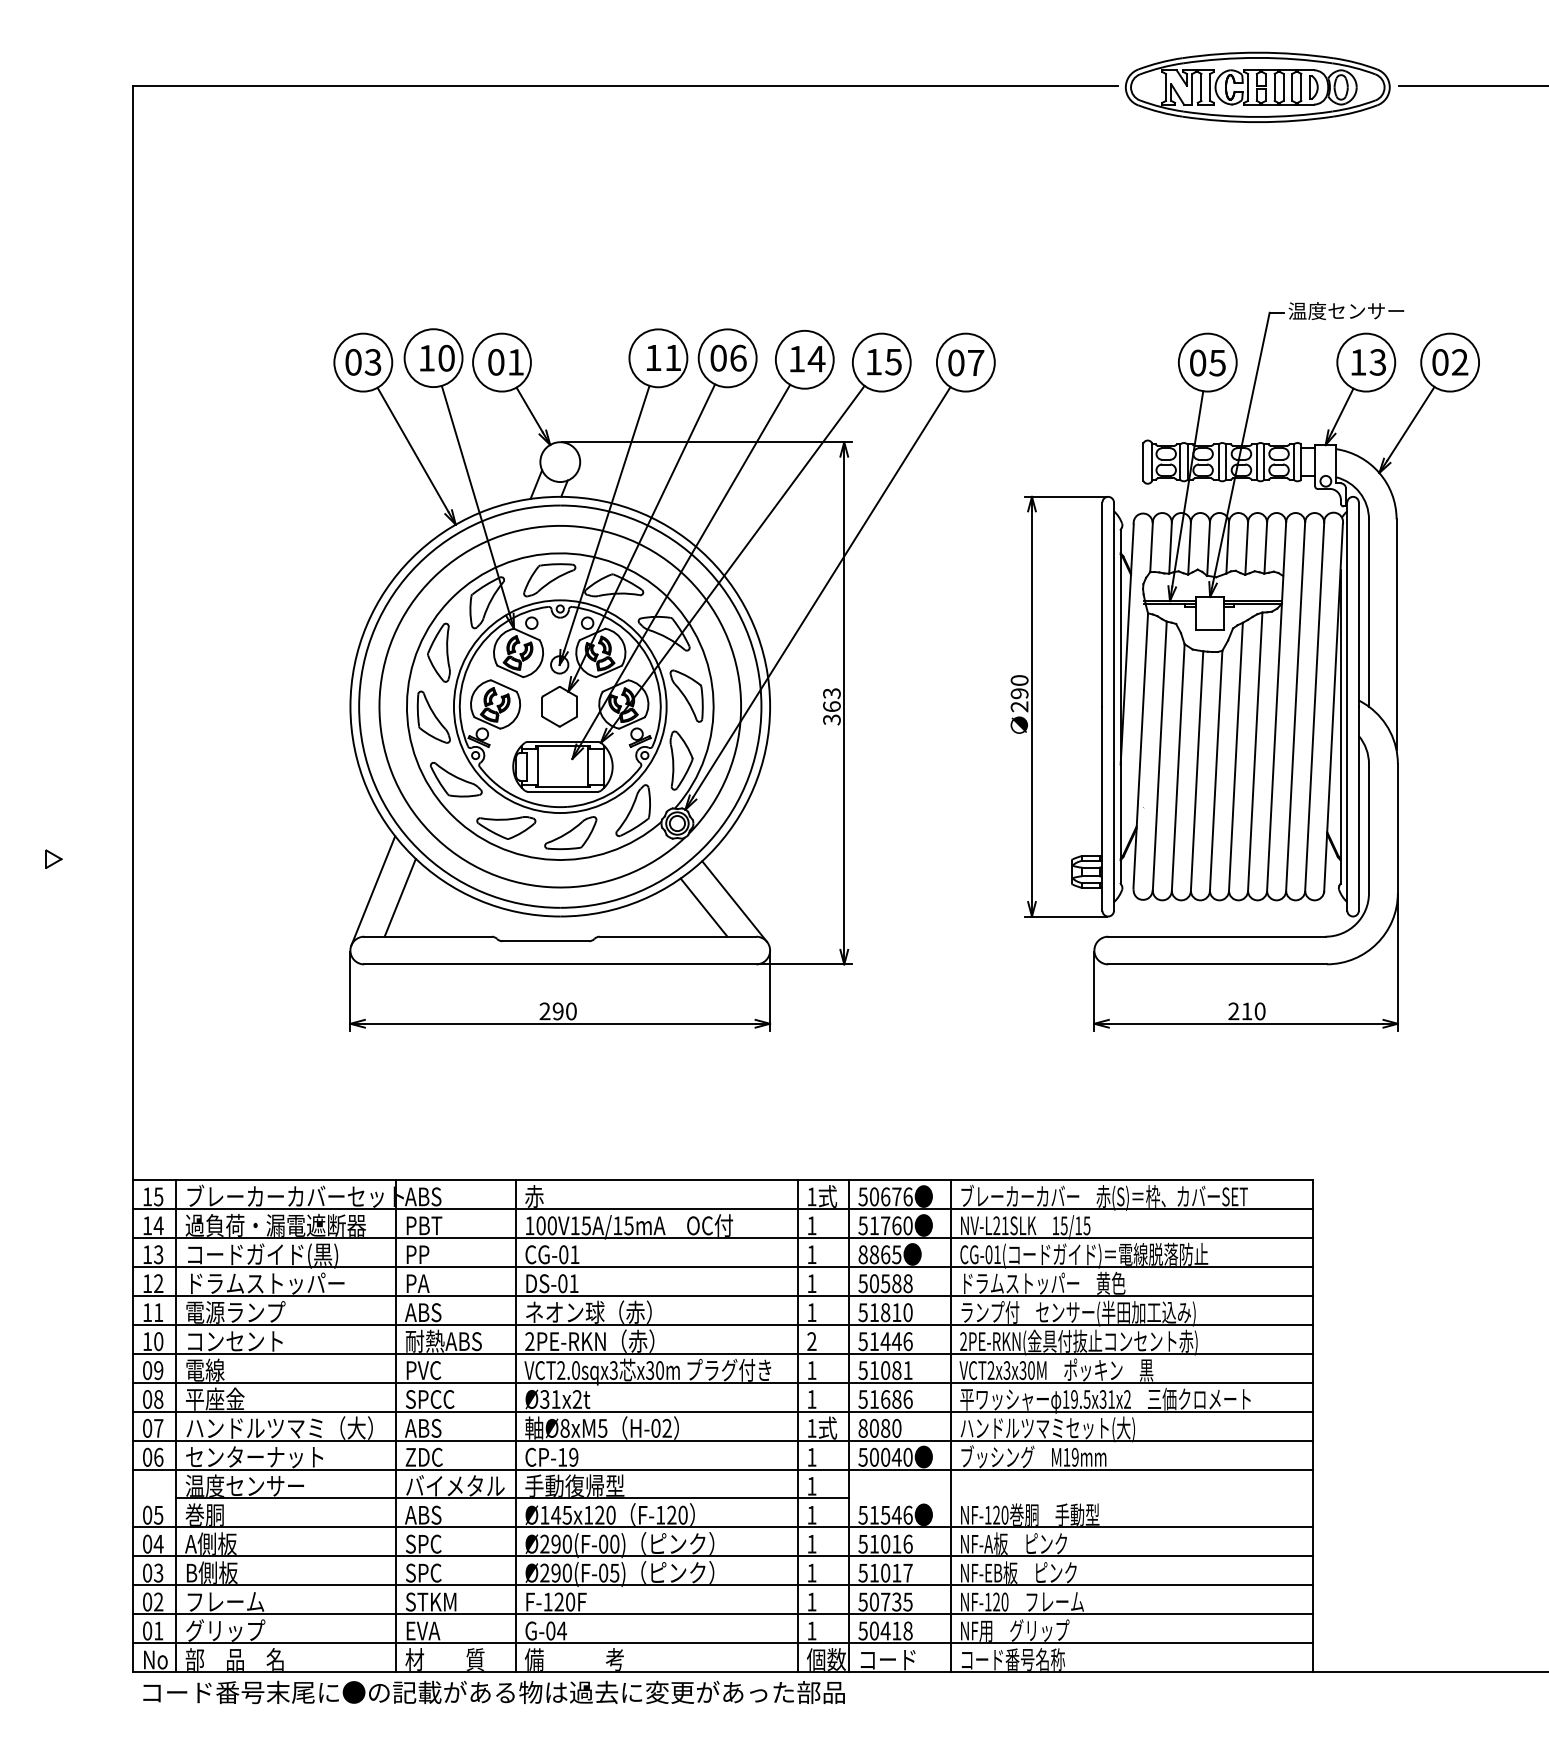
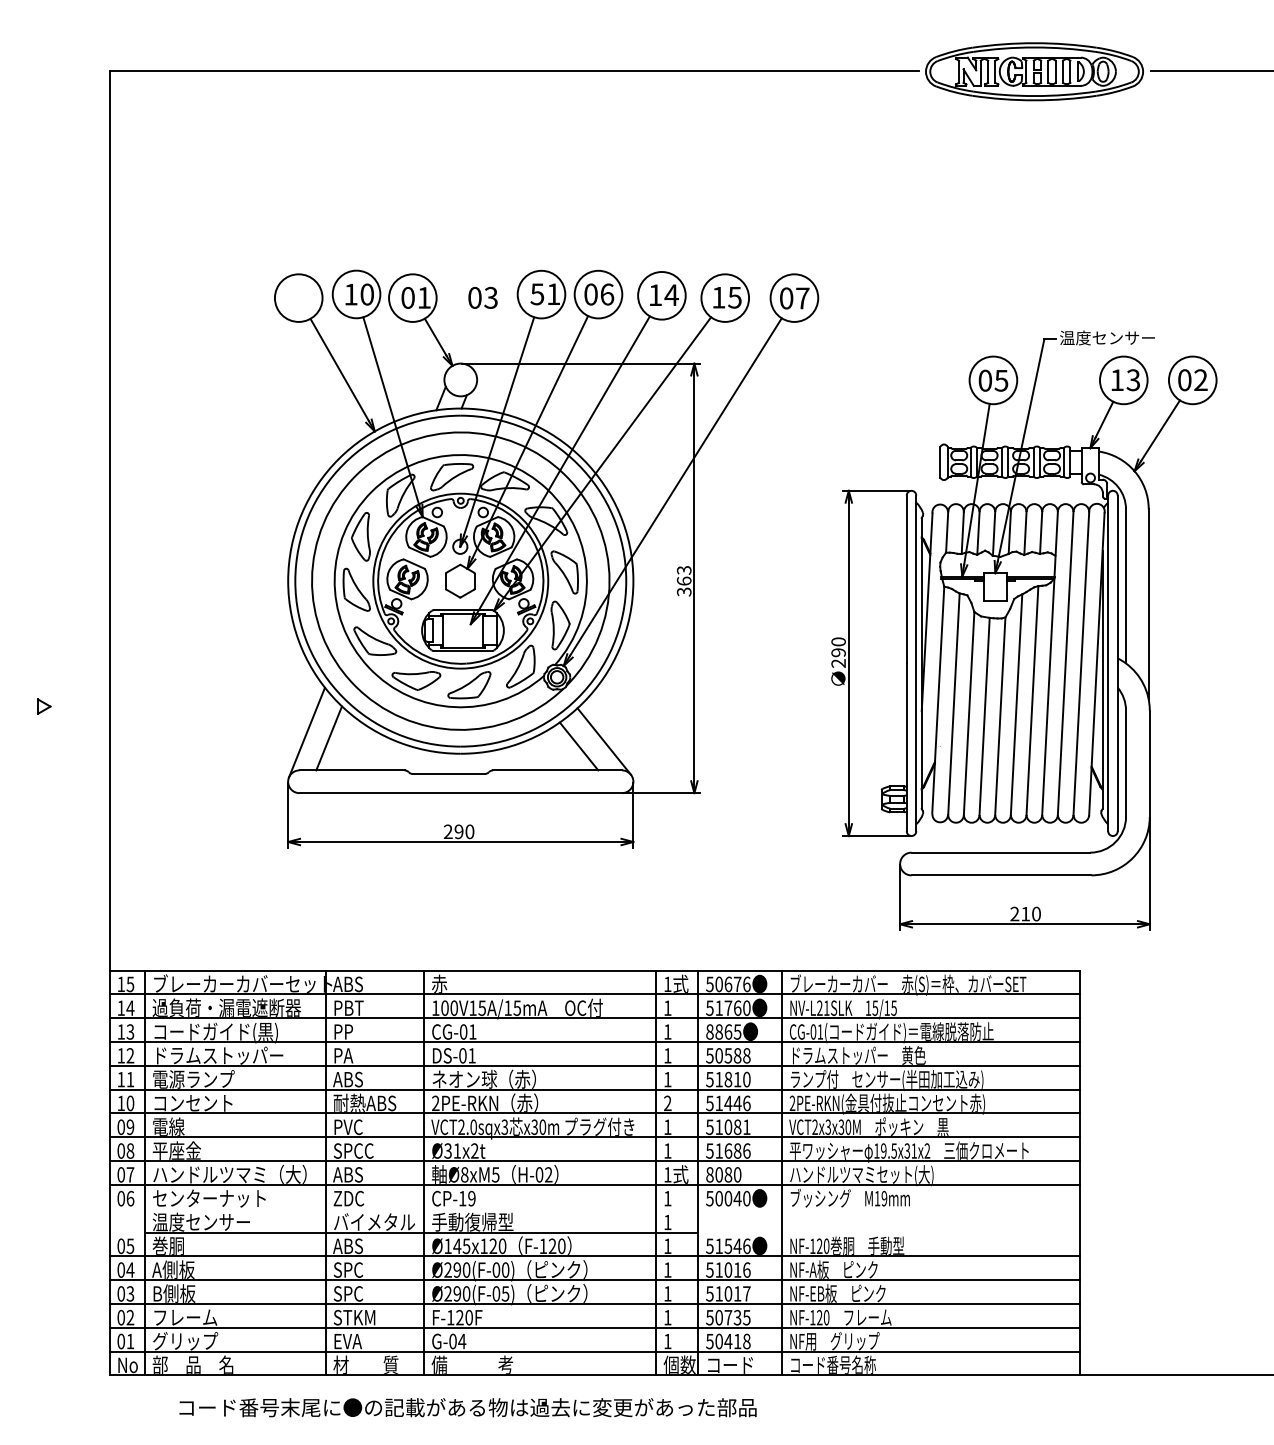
text: (653, 358) -> (537, 294), 11 -> 51
text: (363, 362) -> (483, 298), moved
part: (1244, 666) -> (1023, 630), moved
line: (723, 1469) -> (595, 1208), removed
text: (493, 1691) -> (467, 1406), moved

